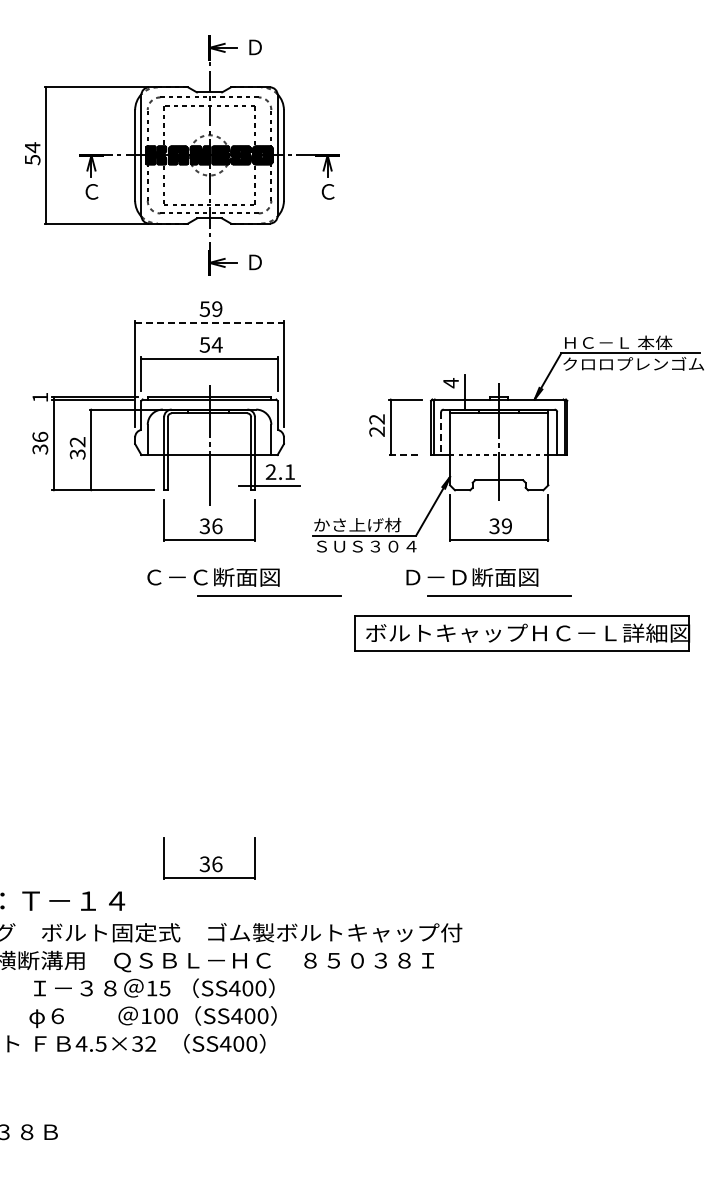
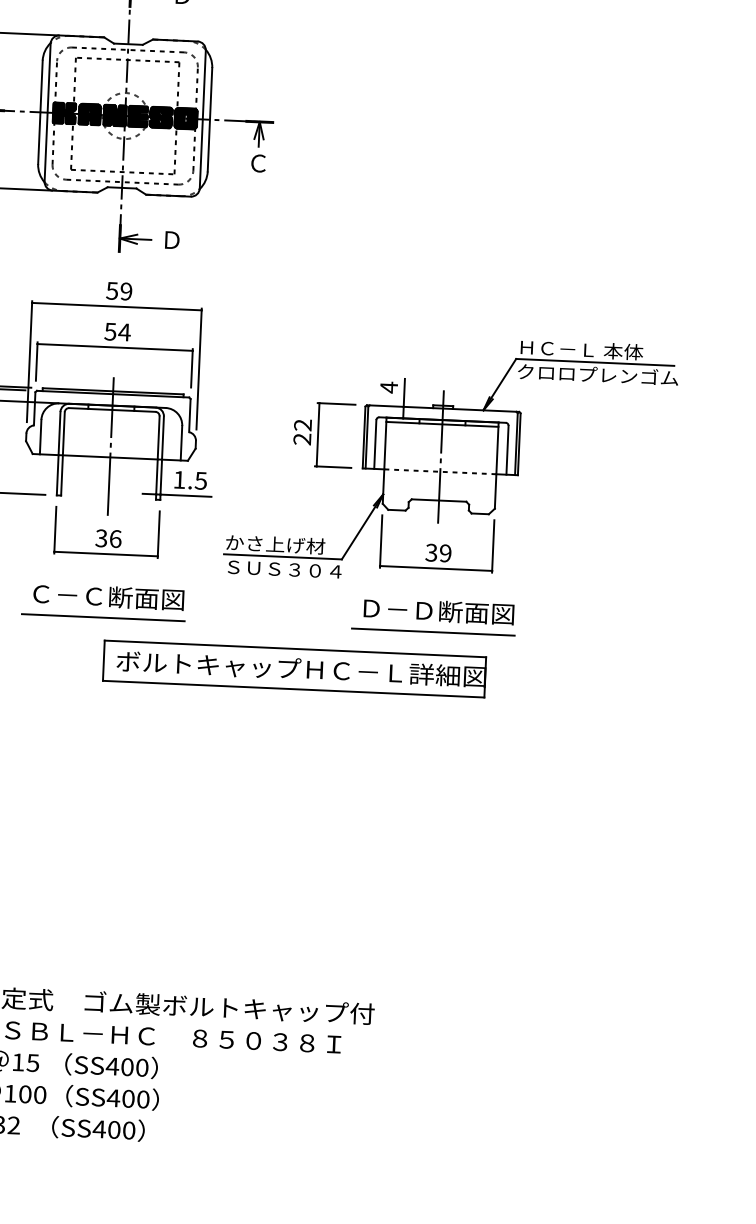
line: (210, 322) -> (117, 306), dashed -> solid
line: (441, 434) -> (375, 445), dashed -> solid
line: (405, 455) -> (333, 467), dashed -> solid
text: (280, 471) -> (190, 479), 2.1 -> 1.5
text: (472, 576) -> (439, 610), moved
line: (269, 595) -> (103, 617), moved
part: (522, 633) -> (295, 669), moved
part: (209, 858) -> (90, 917), removed

